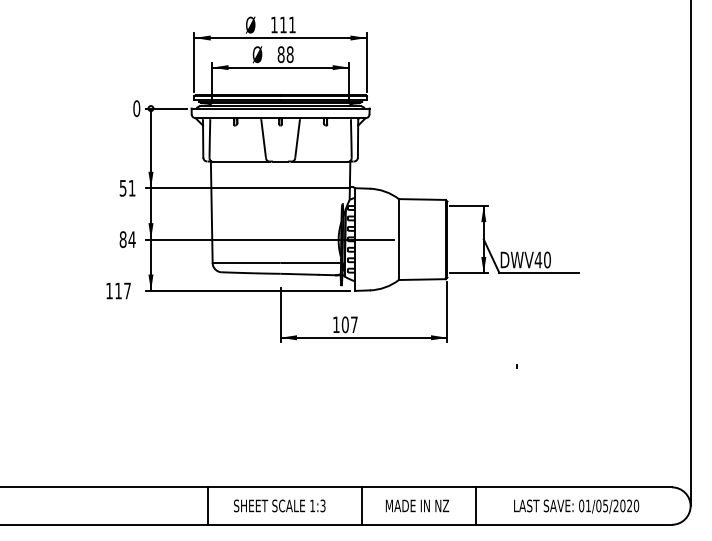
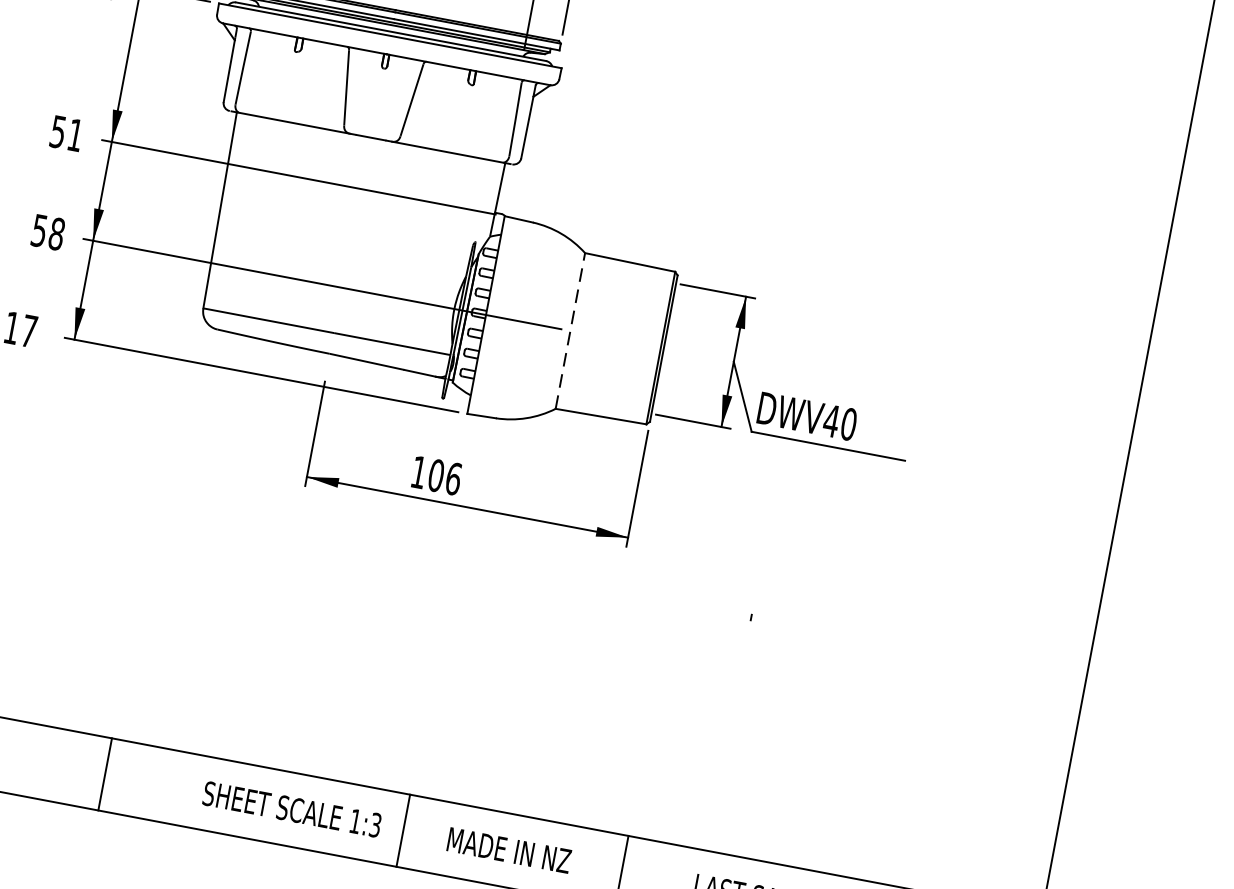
text: (127, 239) -> (47, 232), 84 -> 58
line: (398, 239) -> (569, 330), solid -> dashed
text: (354, 324) -> (454, 478), 107 -> 106
text: (279, 505) -> (291, 808), moved

